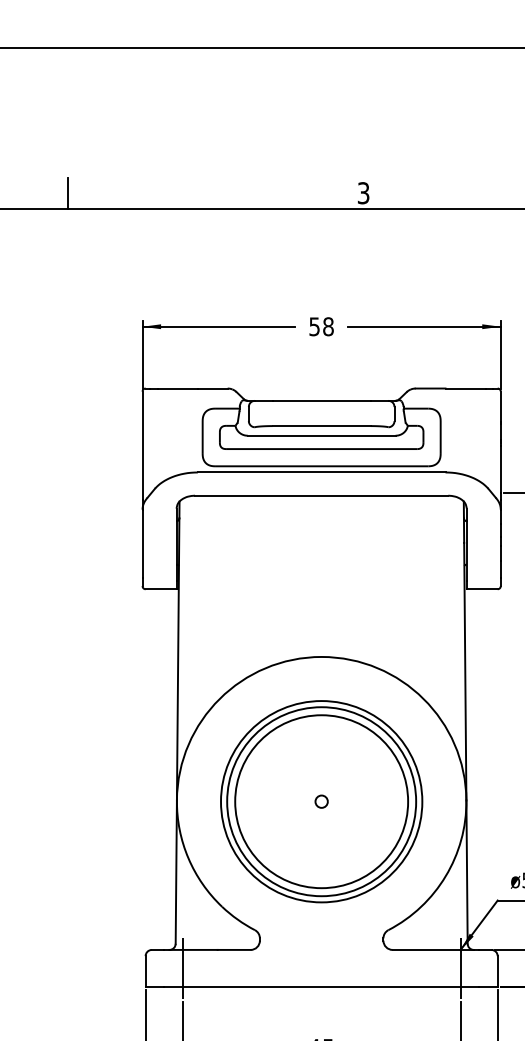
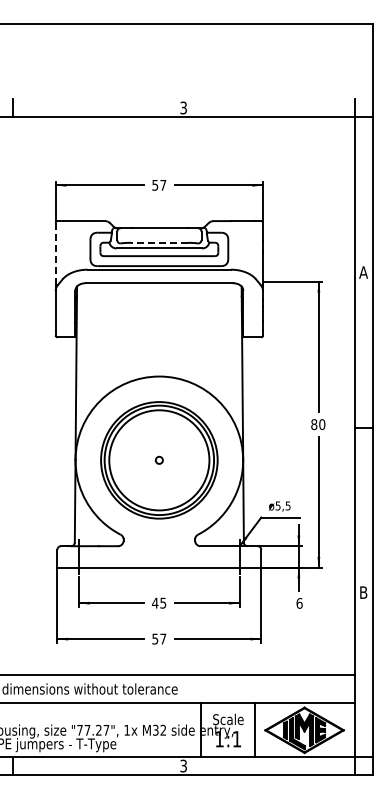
text: (328, 325) -> (163, 184), 58 -> 57
line: (320, 425) -> (158, 242), solid -> dashed
line: (142, 444) -> (55, 253), solid -> dashed

